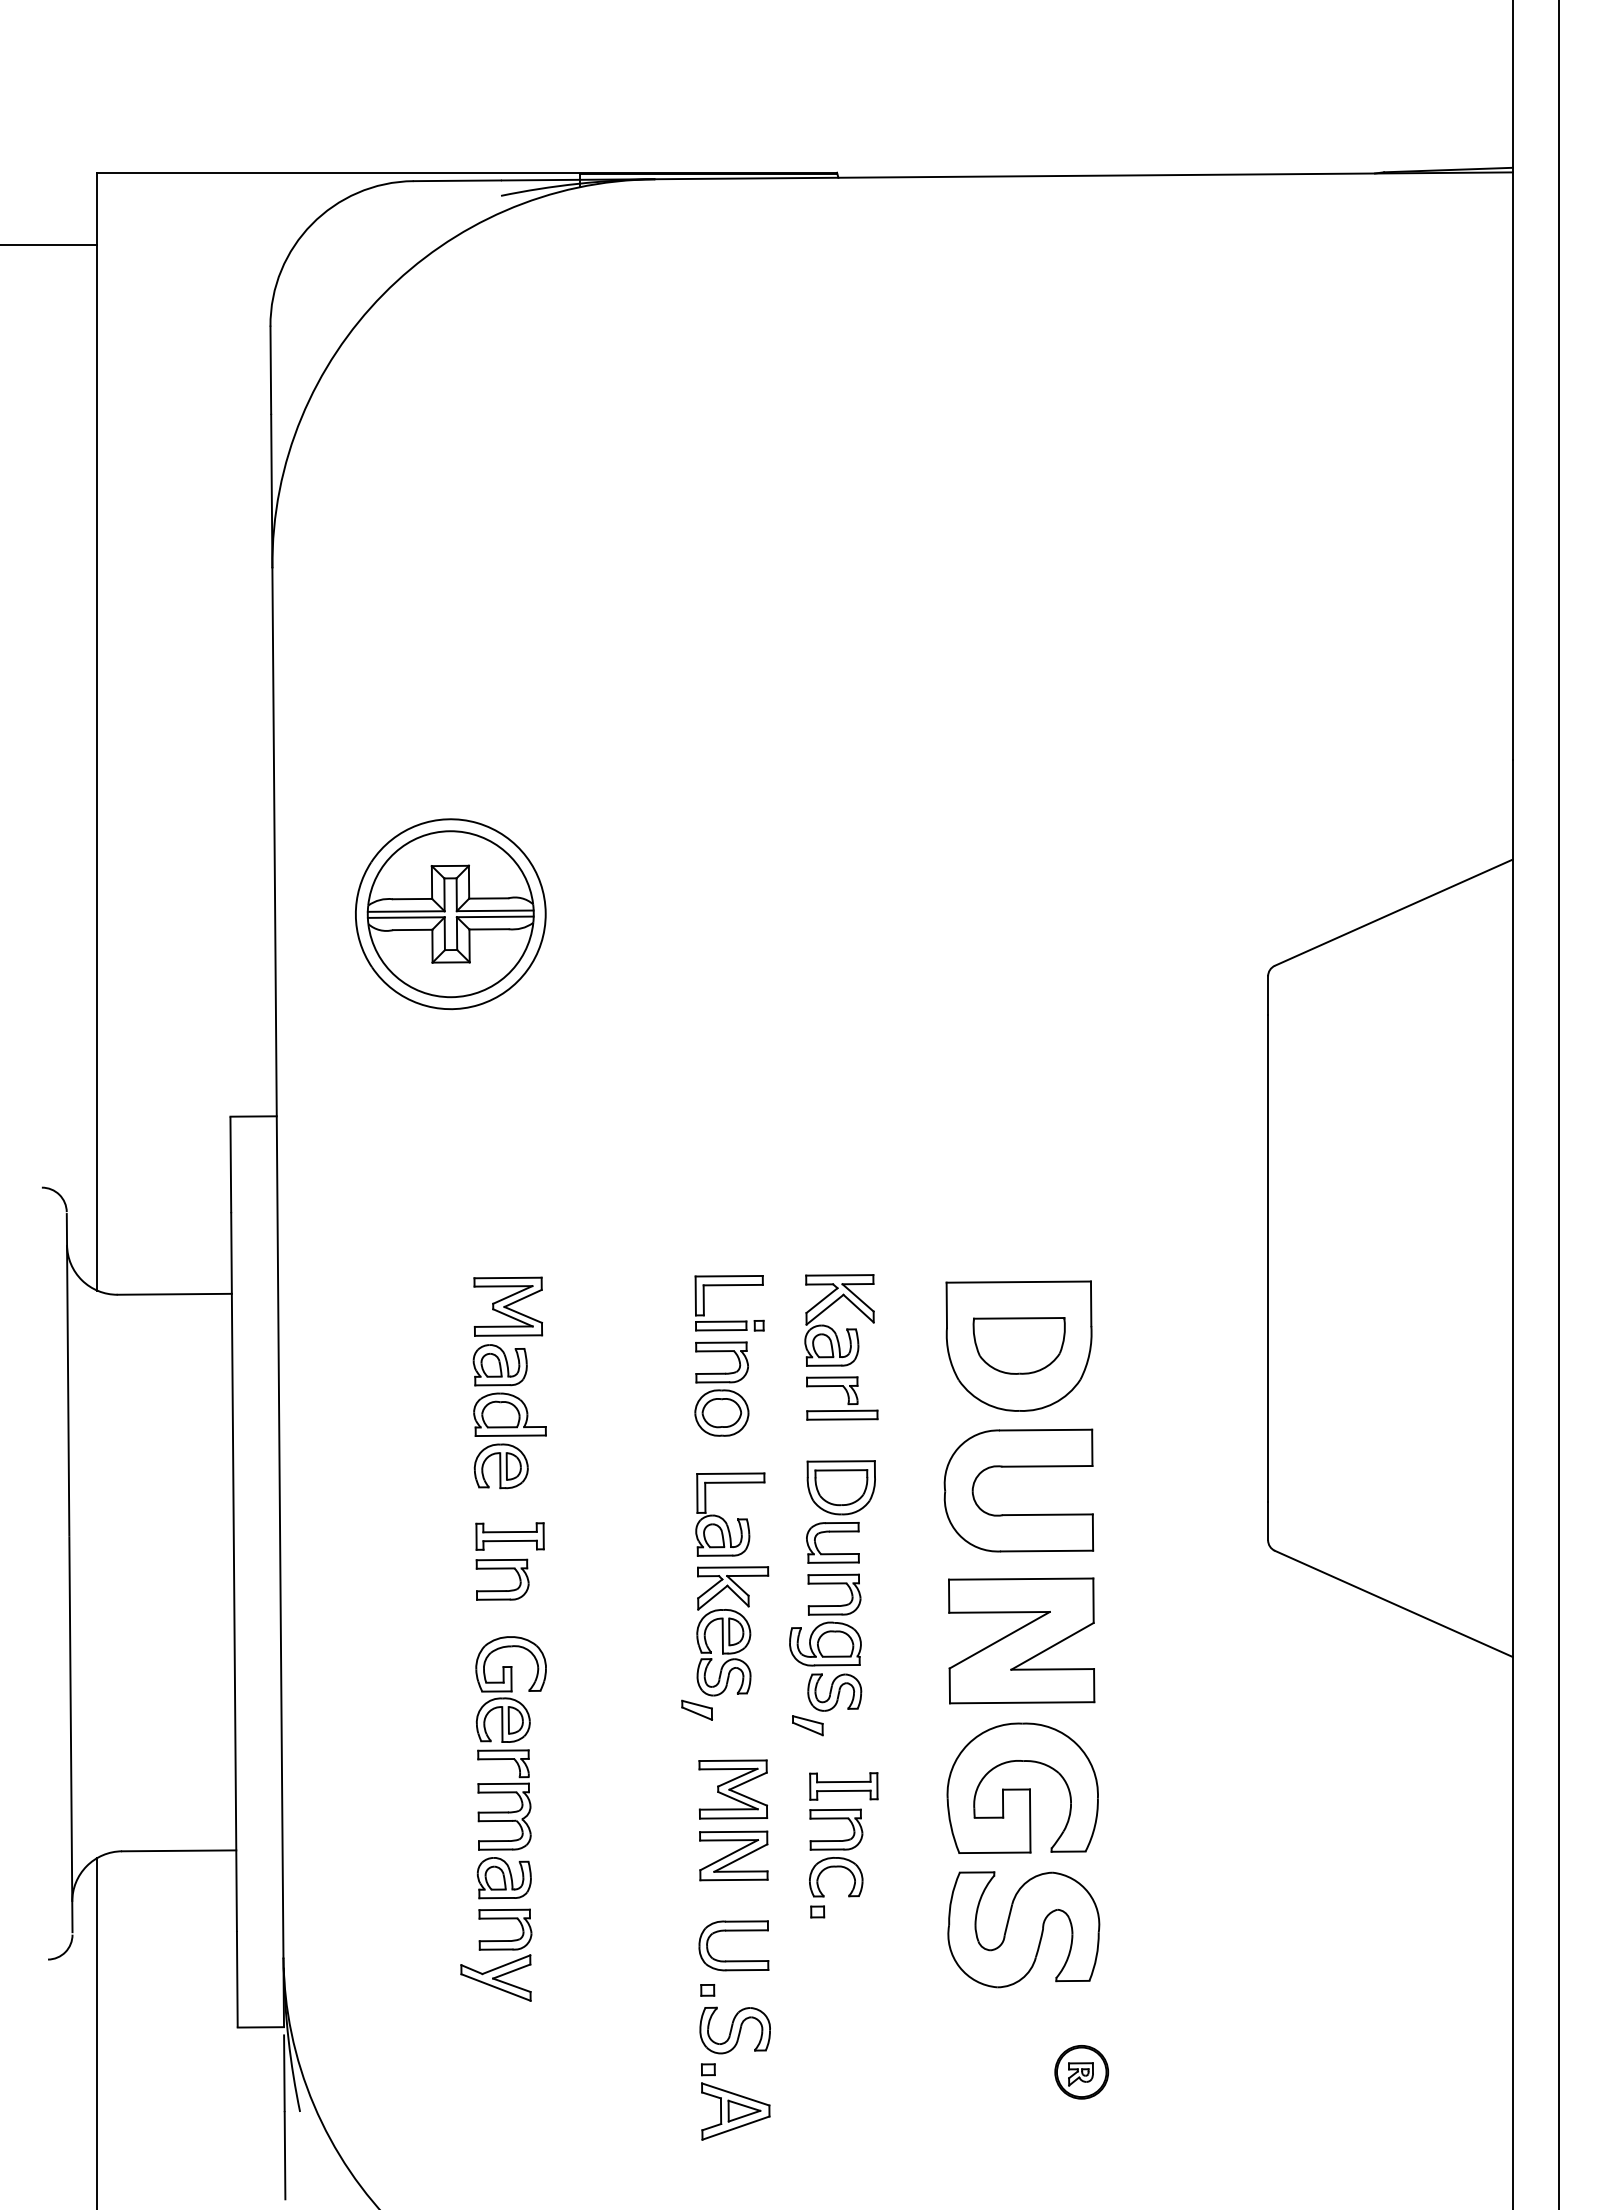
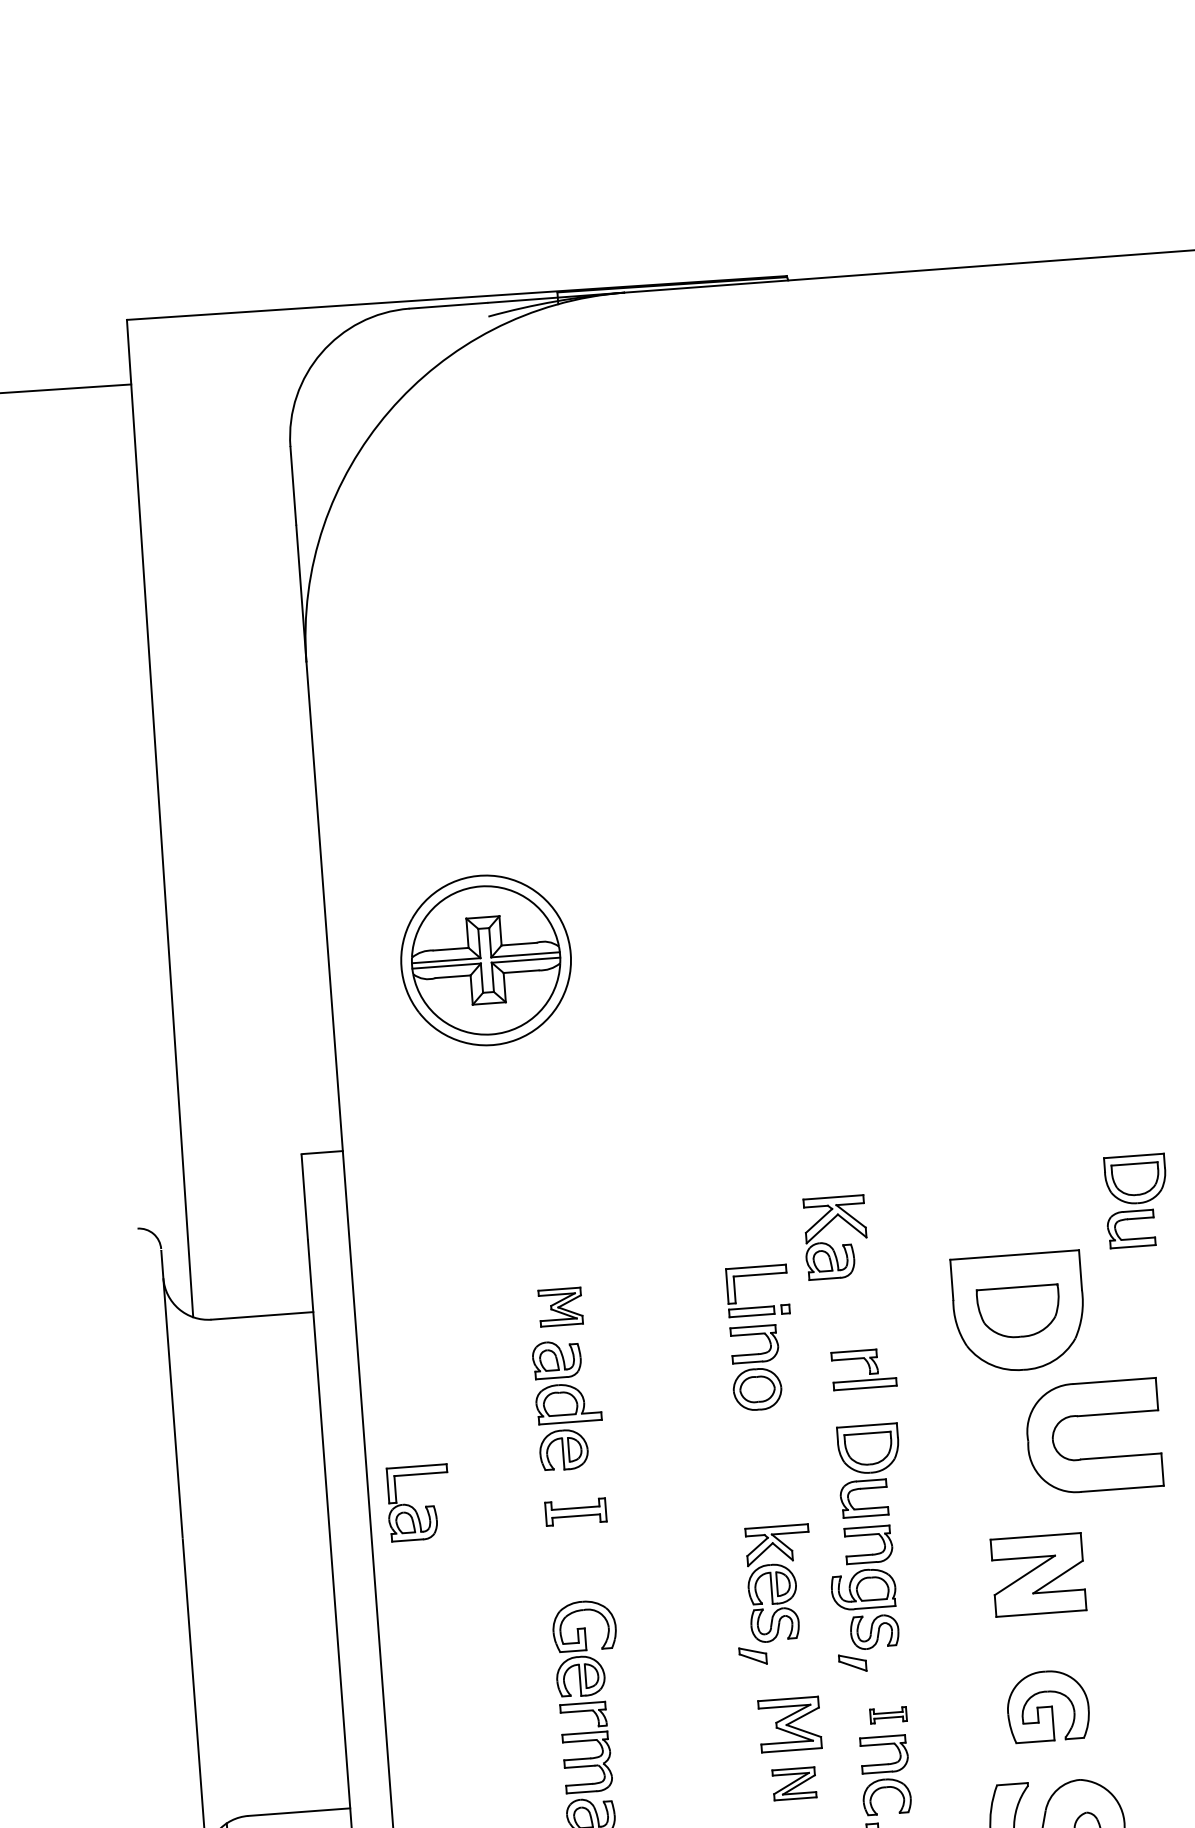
part: (1158, 1230) -> (1136, 1200), added
part: (508, 1306) -> (560, 1307), size x0.7
part: (831, 1327) -> (829, 1244), moved
part: (1018, 1467) -> (1092, 1415), moved
part: (724, 1519) -> (413, 1507), moved
part: (502, 1569) -> (571, 1541), removed
part: (1021, 1640) -> (1038, 1574), size x0.7
part: (843, 1786) -> (888, 1715), size x0.6
part: (1022, 1787) -> (1047, 1705), size x0.6
part: (733, 1855) -> (794, 1783), size x0.7

